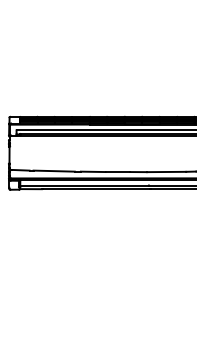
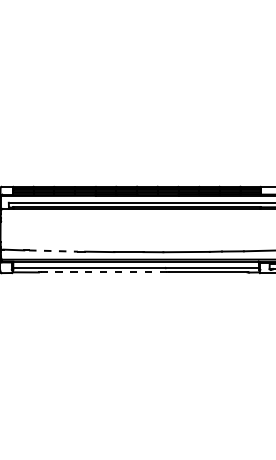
line: (54, 171) -> (53, 251), solid -> dashed
line: (96, 189) -> (103, 272), solid -> dashed

